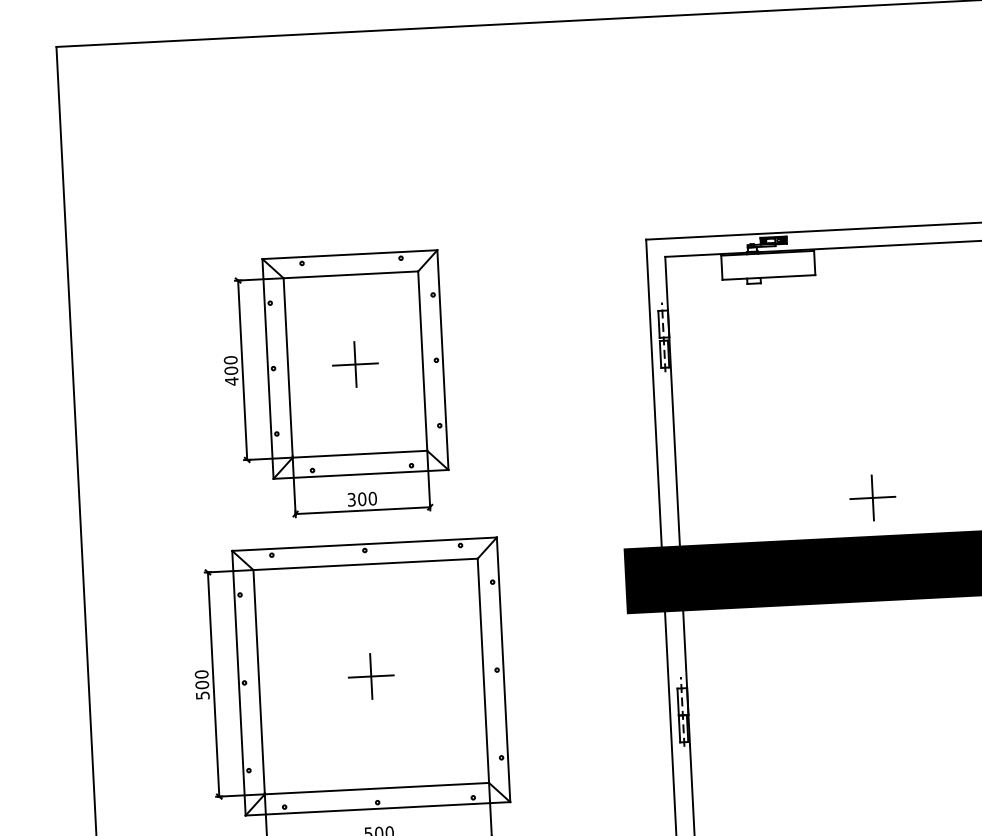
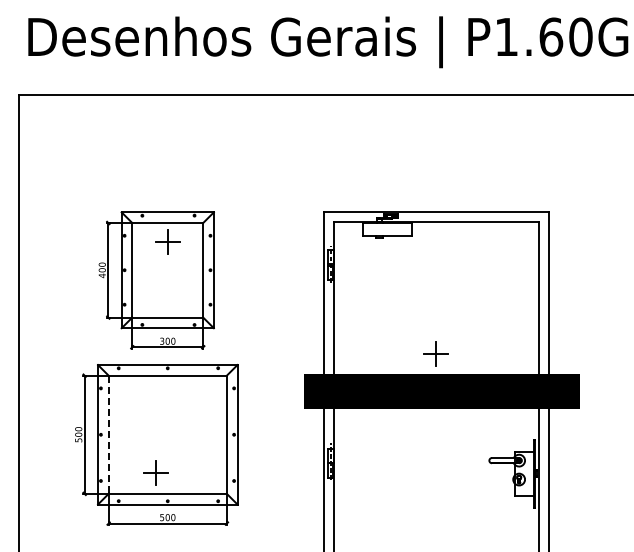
part: (354, 363) -> (167, 241), moved
part: (370, 676) -> (155, 472), moved
line: (258, 683) -> (108, 435), solid -> dashed

